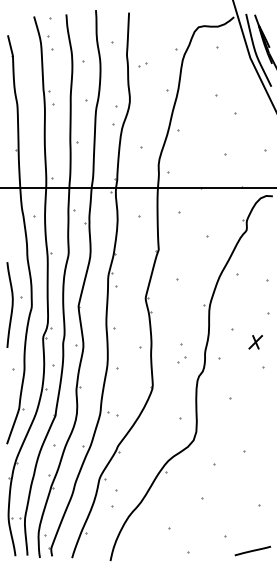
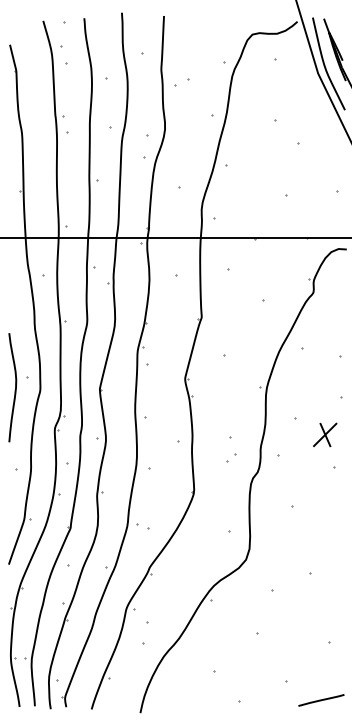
part: (142, 64) -> (181, 81), size x1.6
part: (255, 342) -> (324, 435), size x1.4

